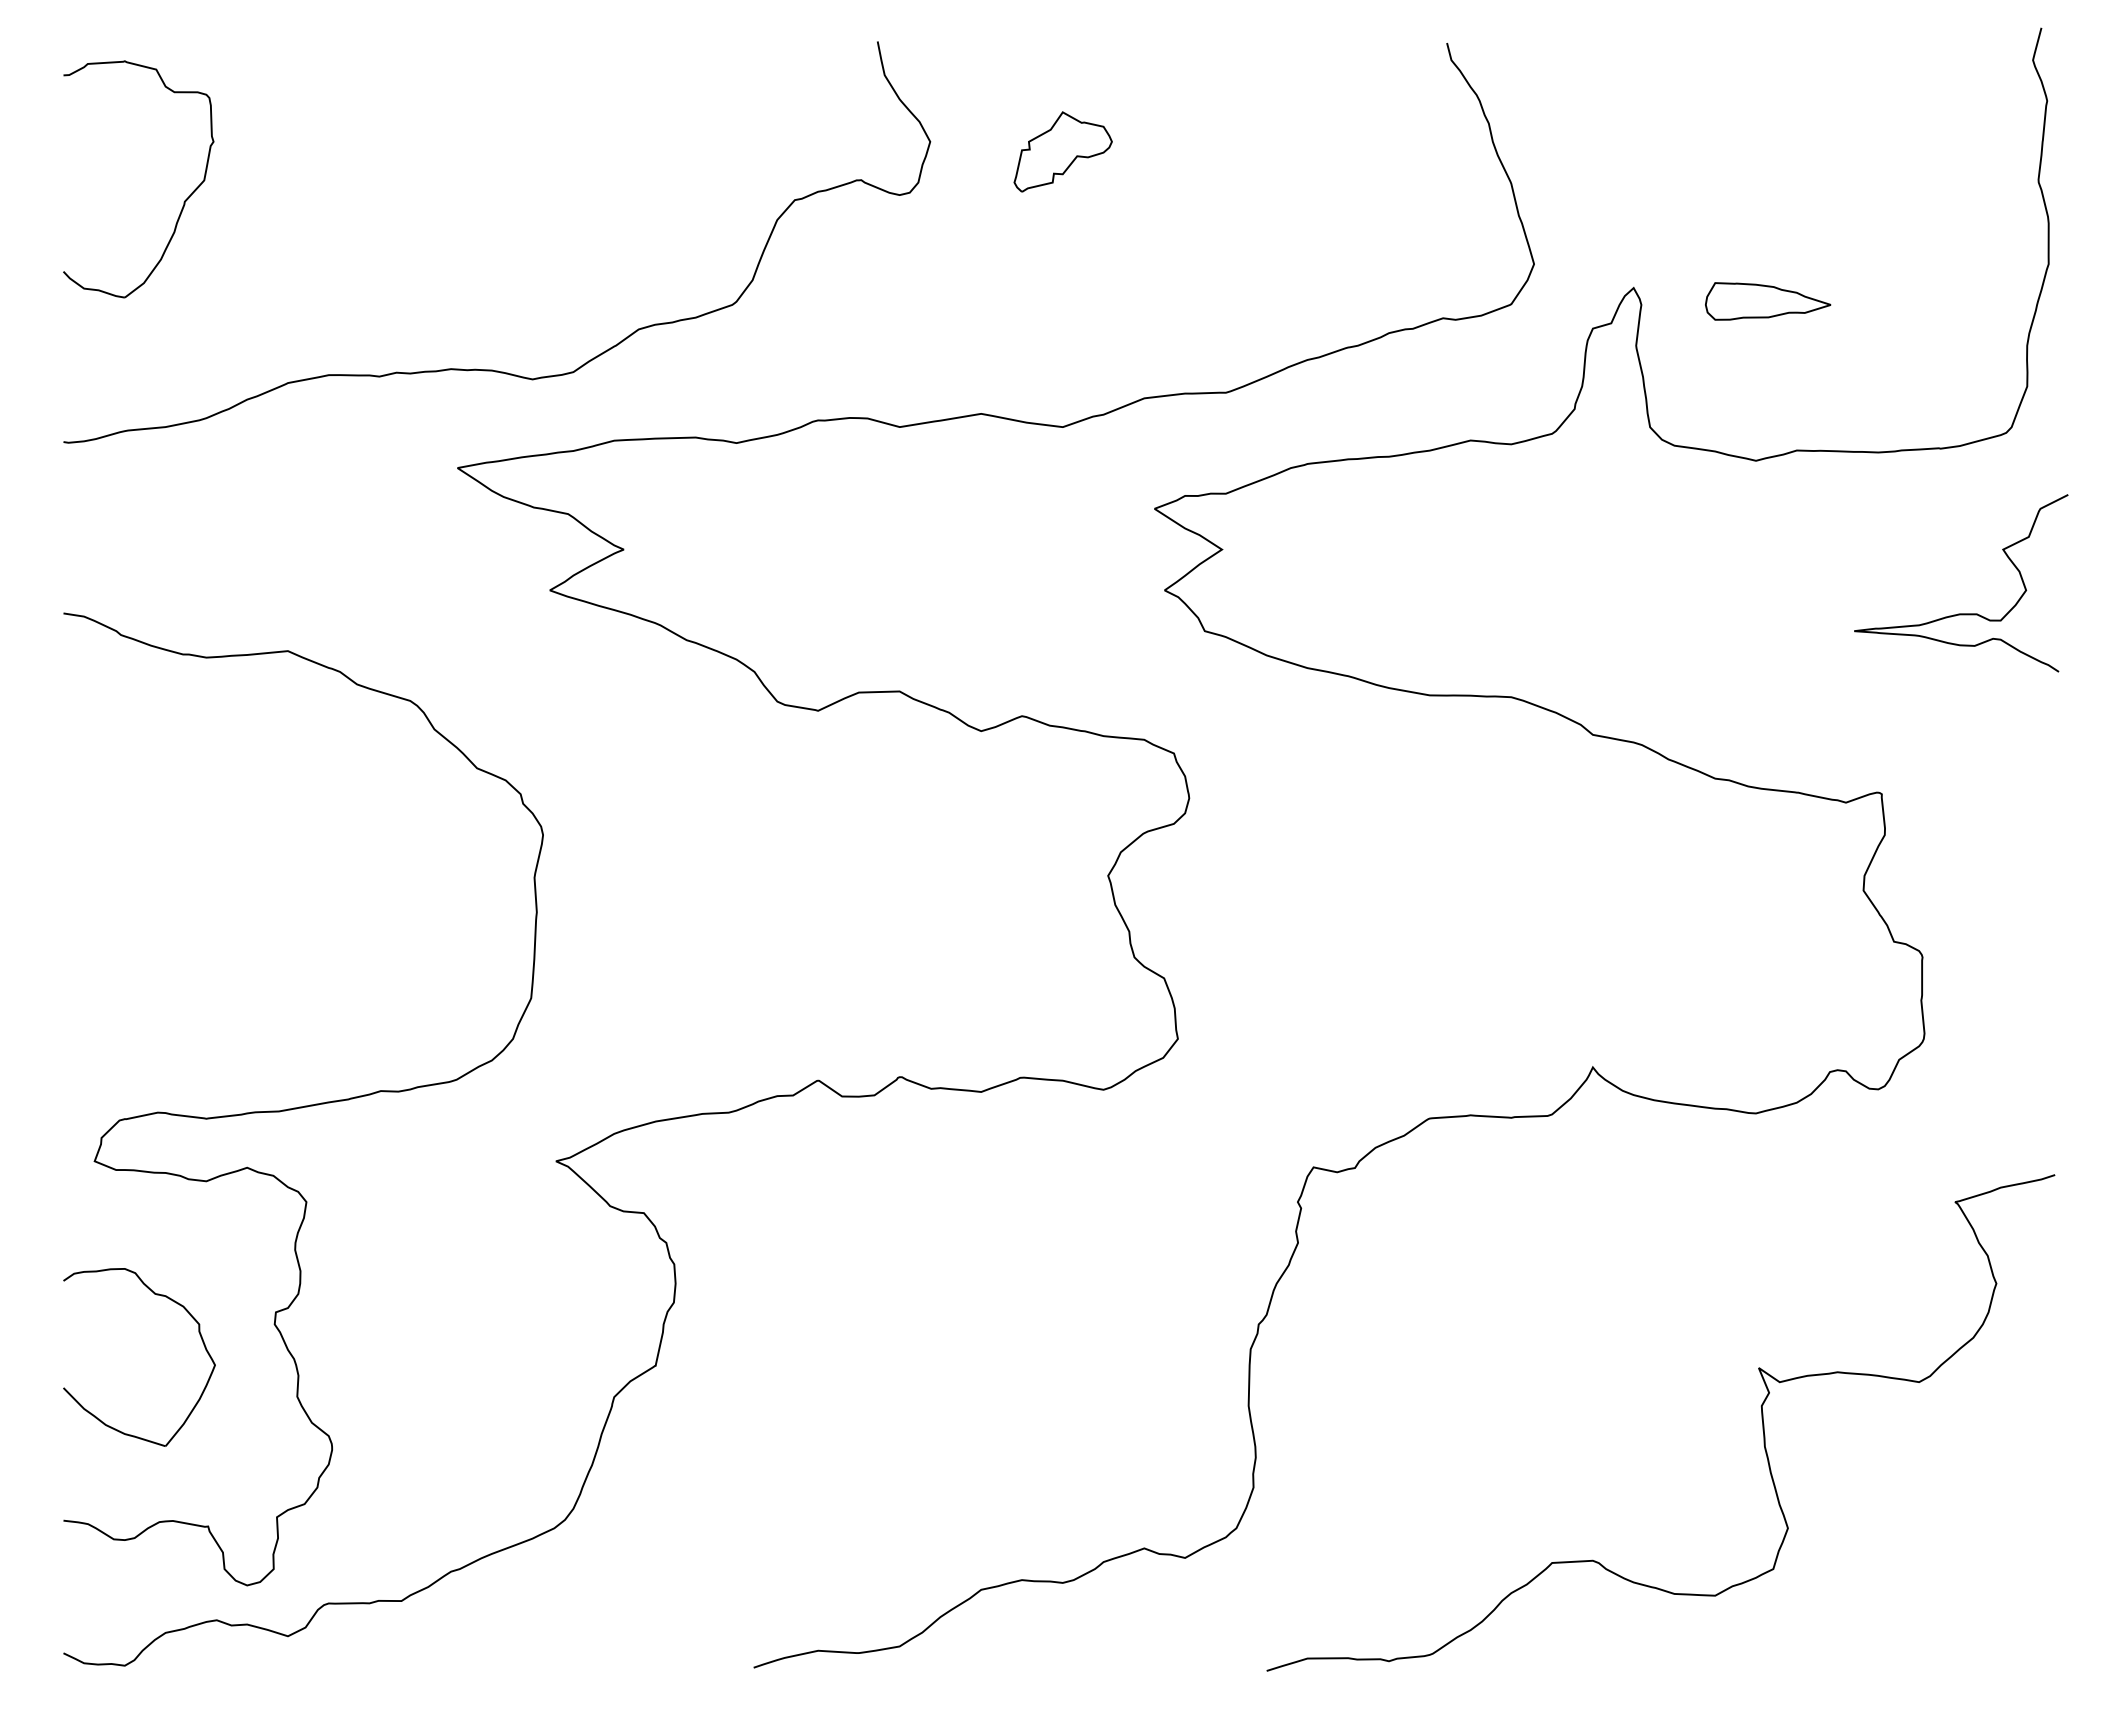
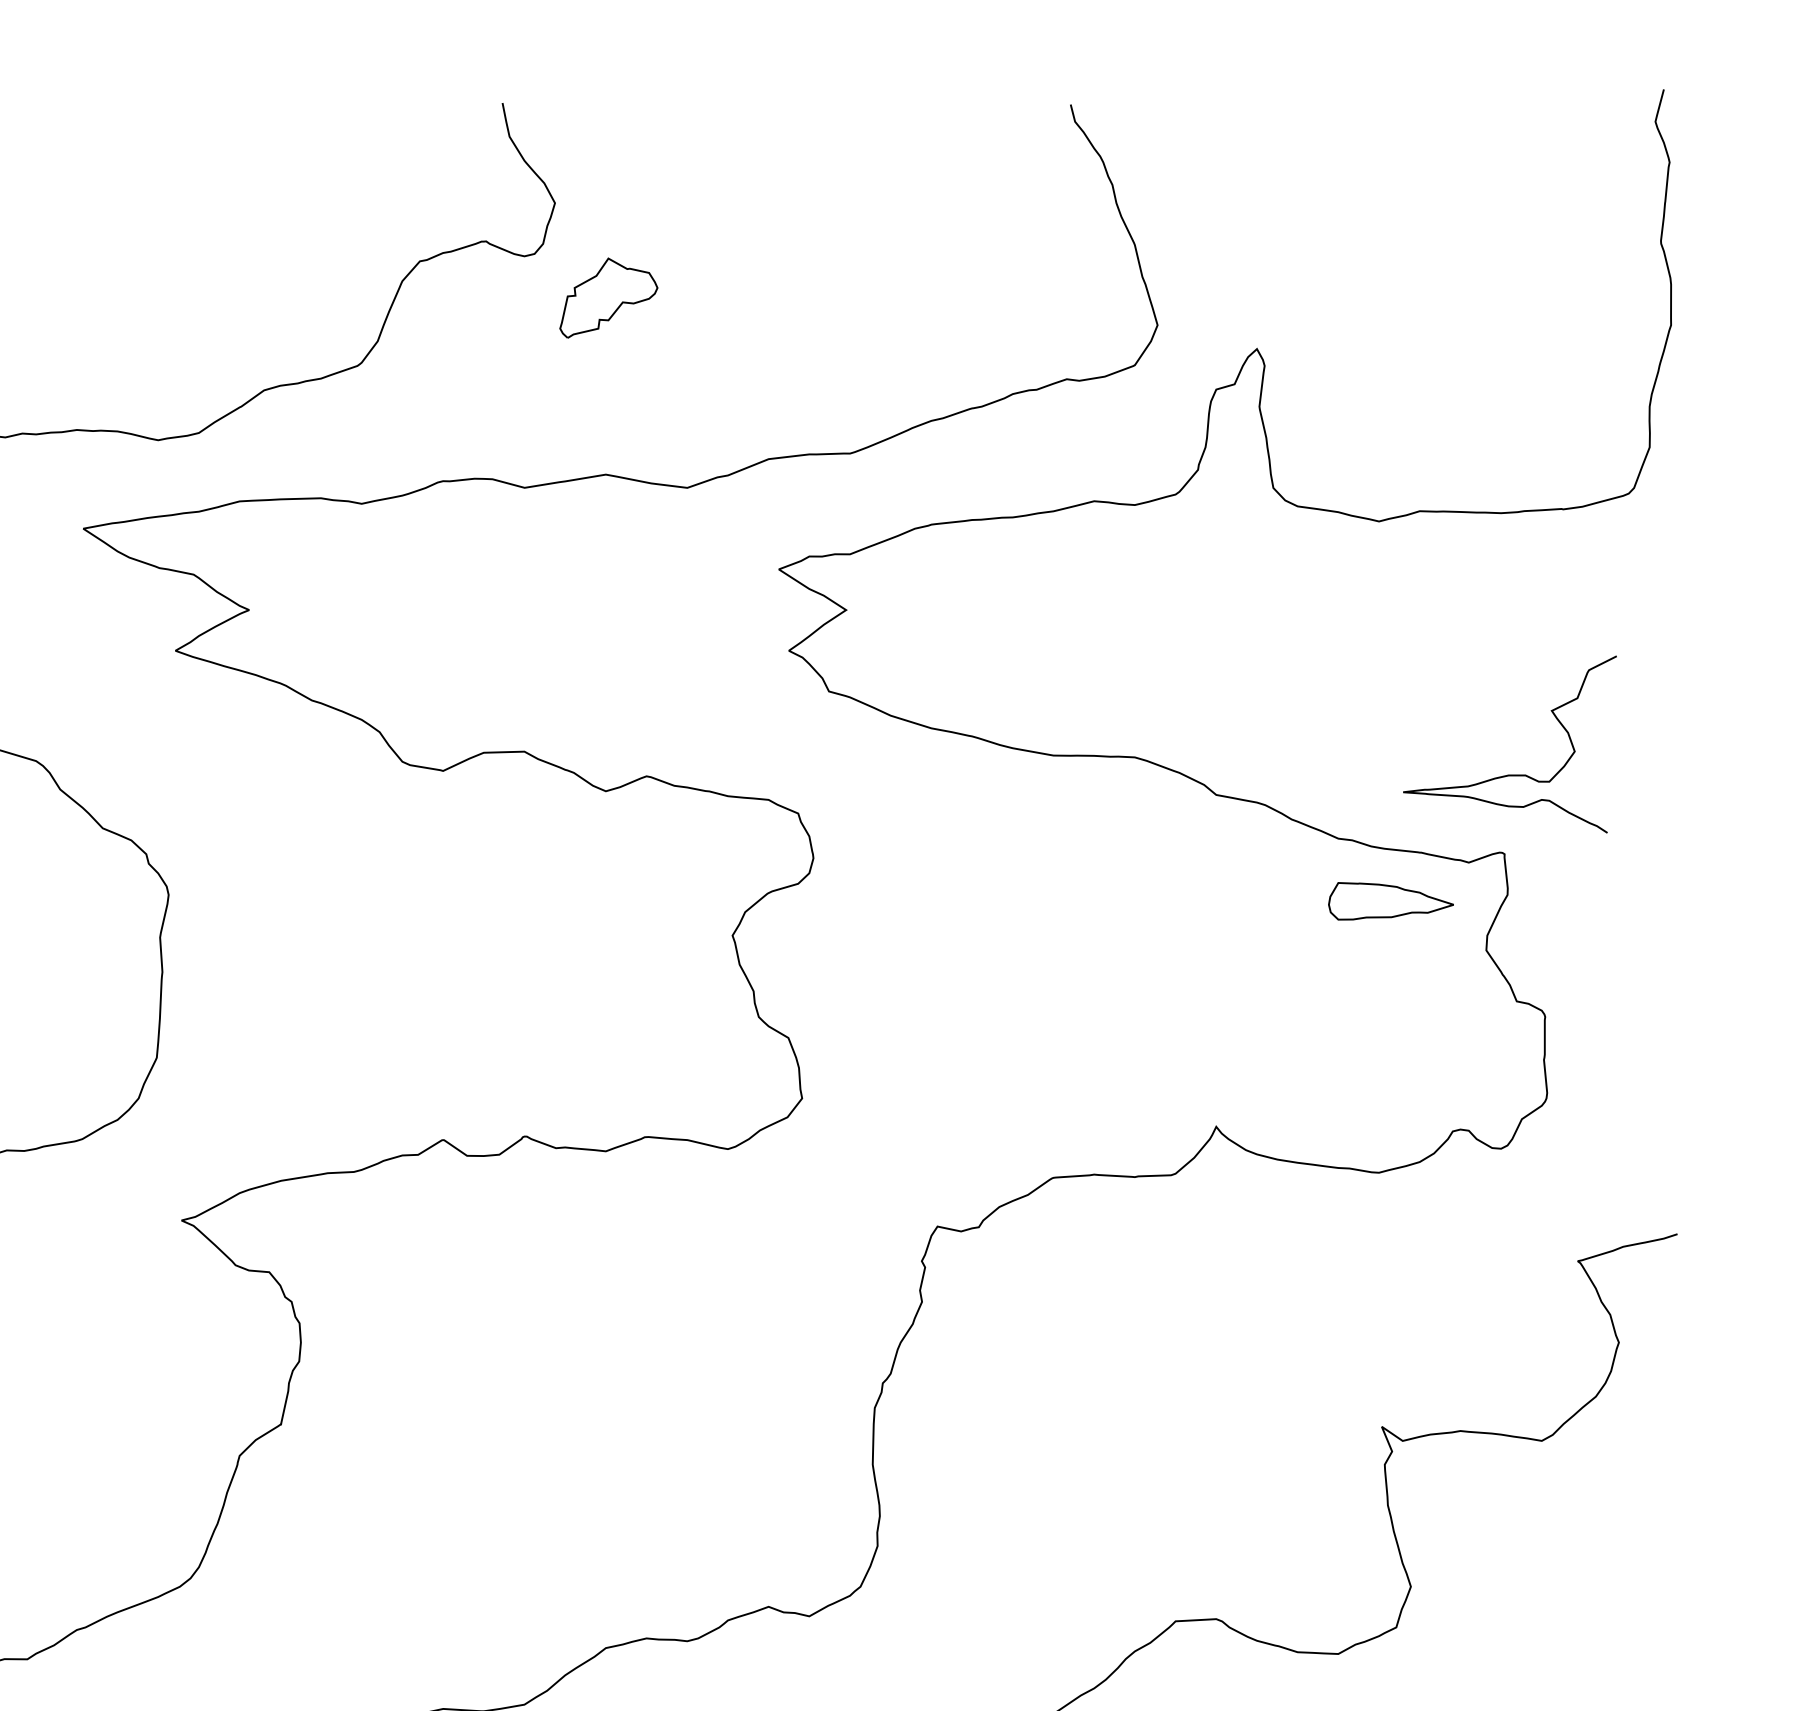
part: (1062, 151) -> (608, 297), moved
part: (1768, 301) -> (1391, 901), moved
curve: (1961, 613) -> (1510, 774), moved

